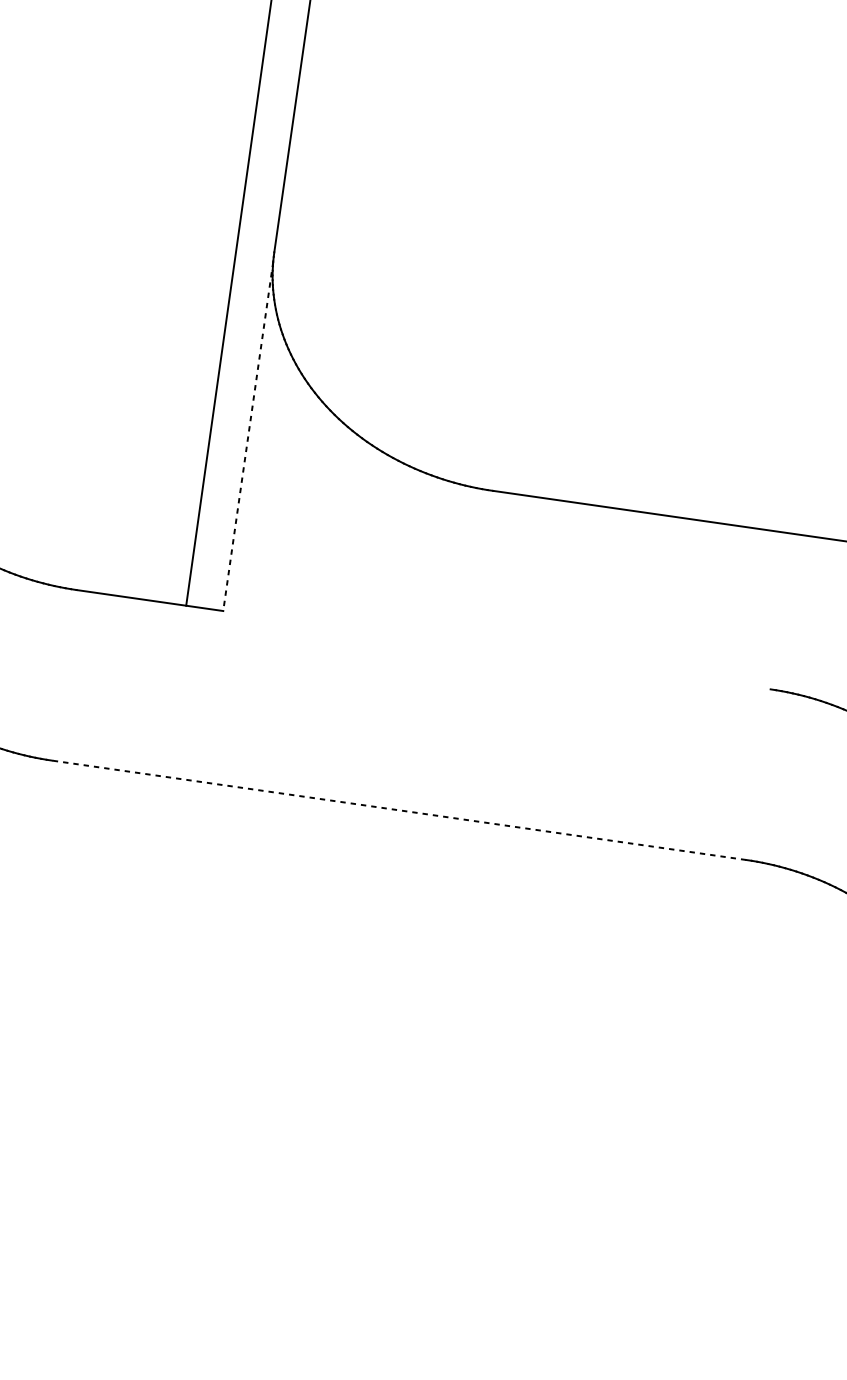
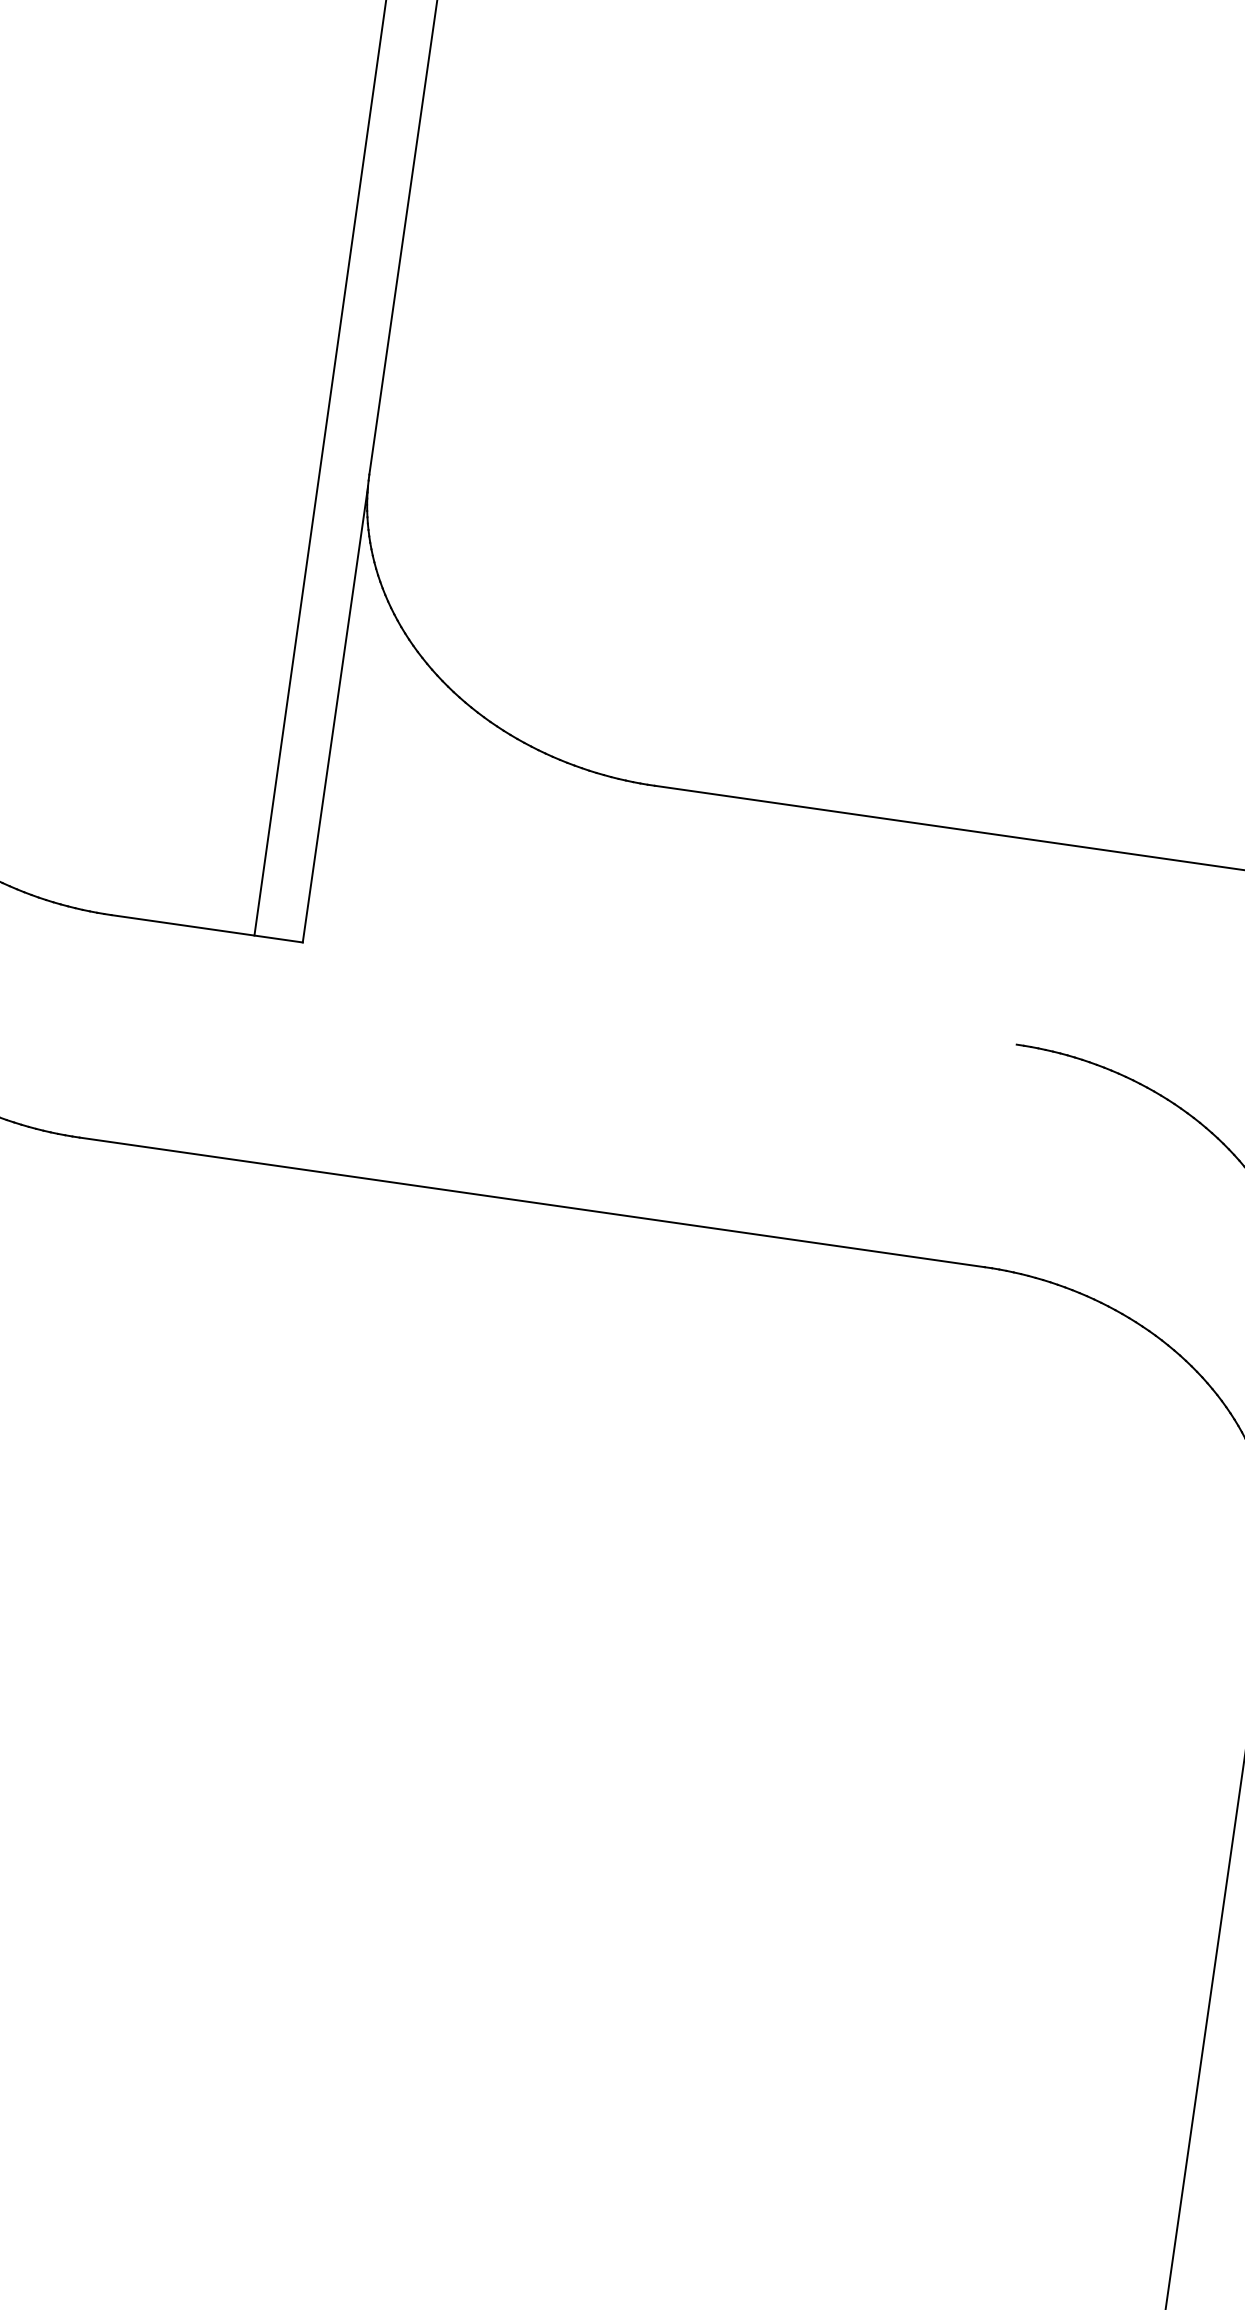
line: (248, 437) -> (335, 715), dashed -> solid
line: (398, 810) -> (531, 1202), dashed -> solid

